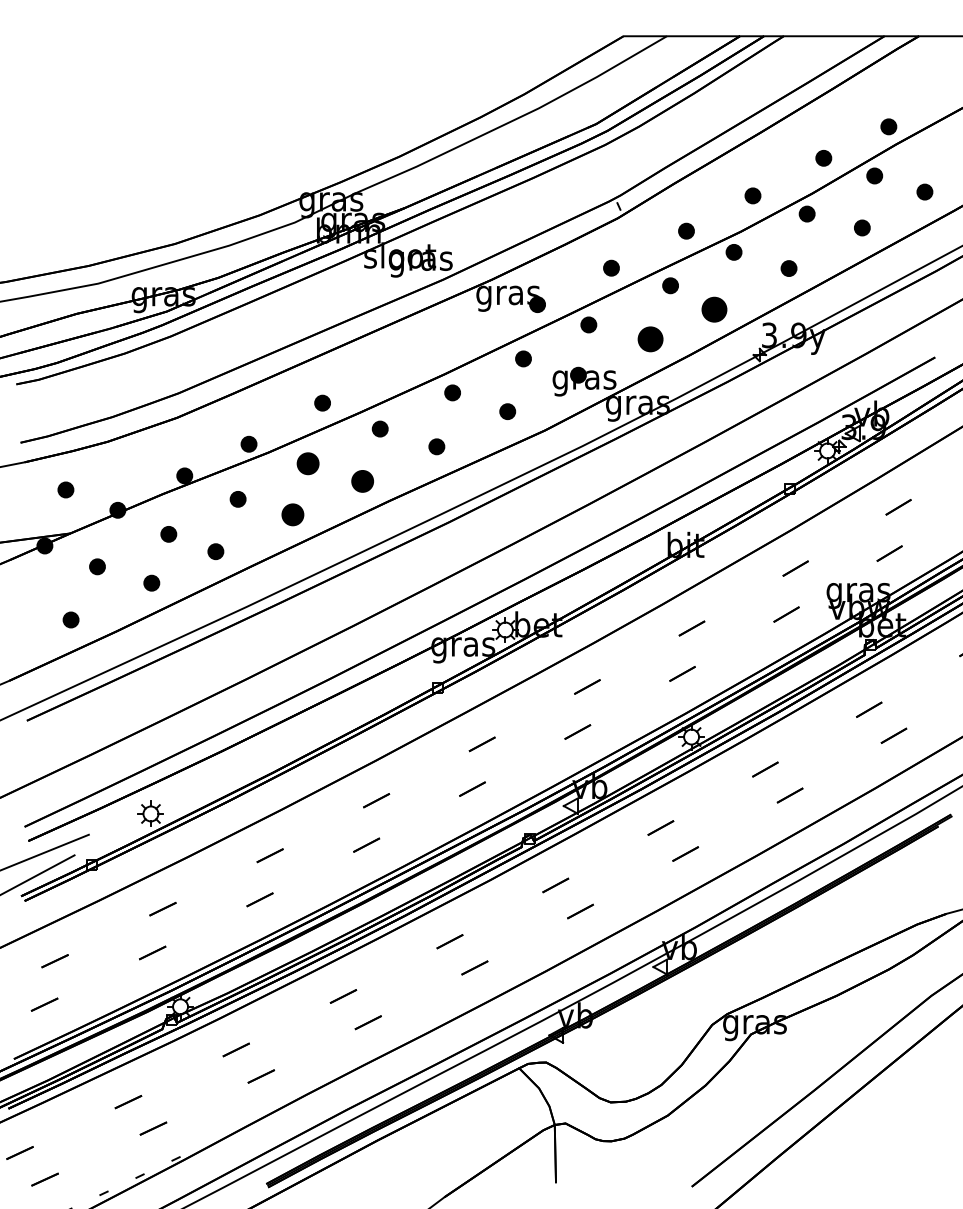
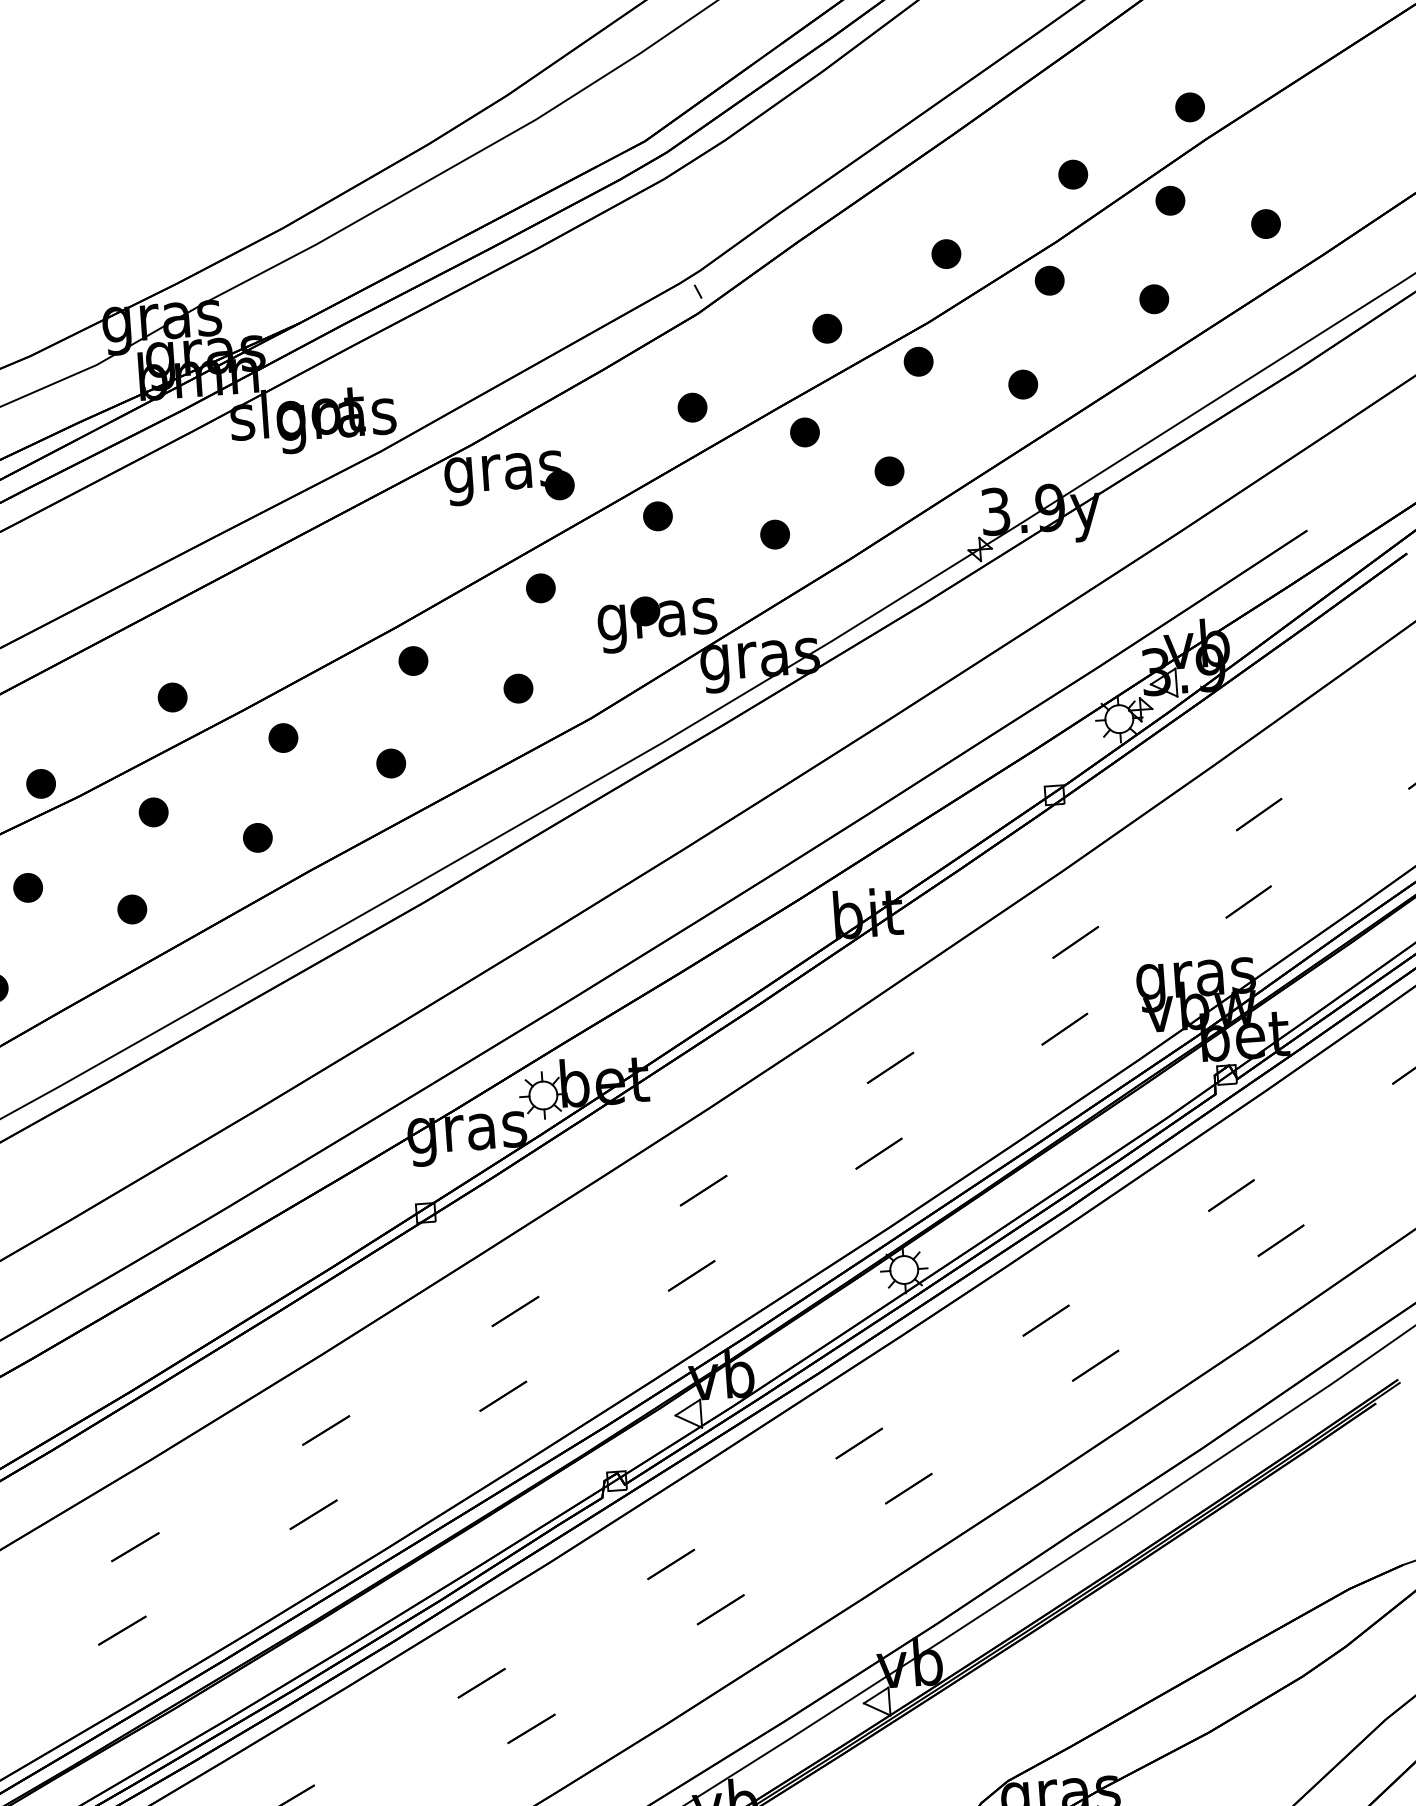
part: (713, 309) -> (888, 470), size x0.62
part: (650, 338) -> (774, 533), size x0.62
part: (307, 463) -> (152, 811), size x0.71
part: (362, 481) -> (257, 838), size x0.71
part: (292, 514) -> (131, 908), size x0.71

